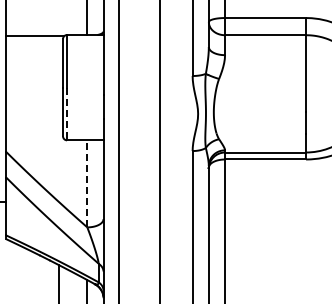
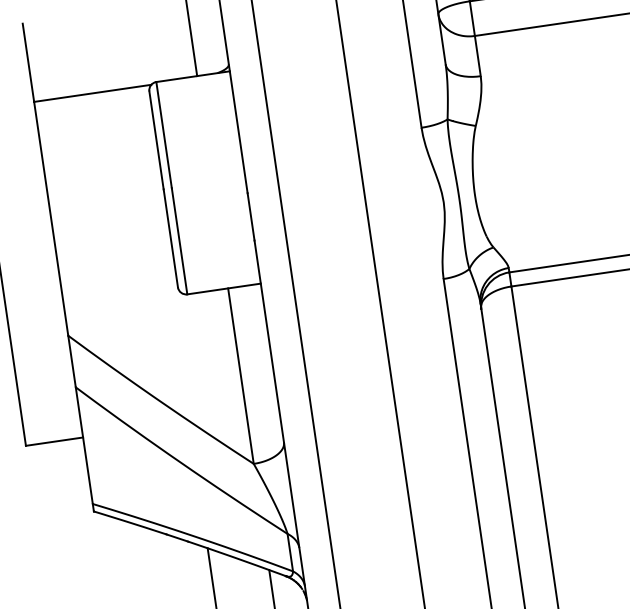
line: (67, 114) -> (180, 242), dashed -> solid
line: (87, 183) -> (241, 375), dashed -> solid

